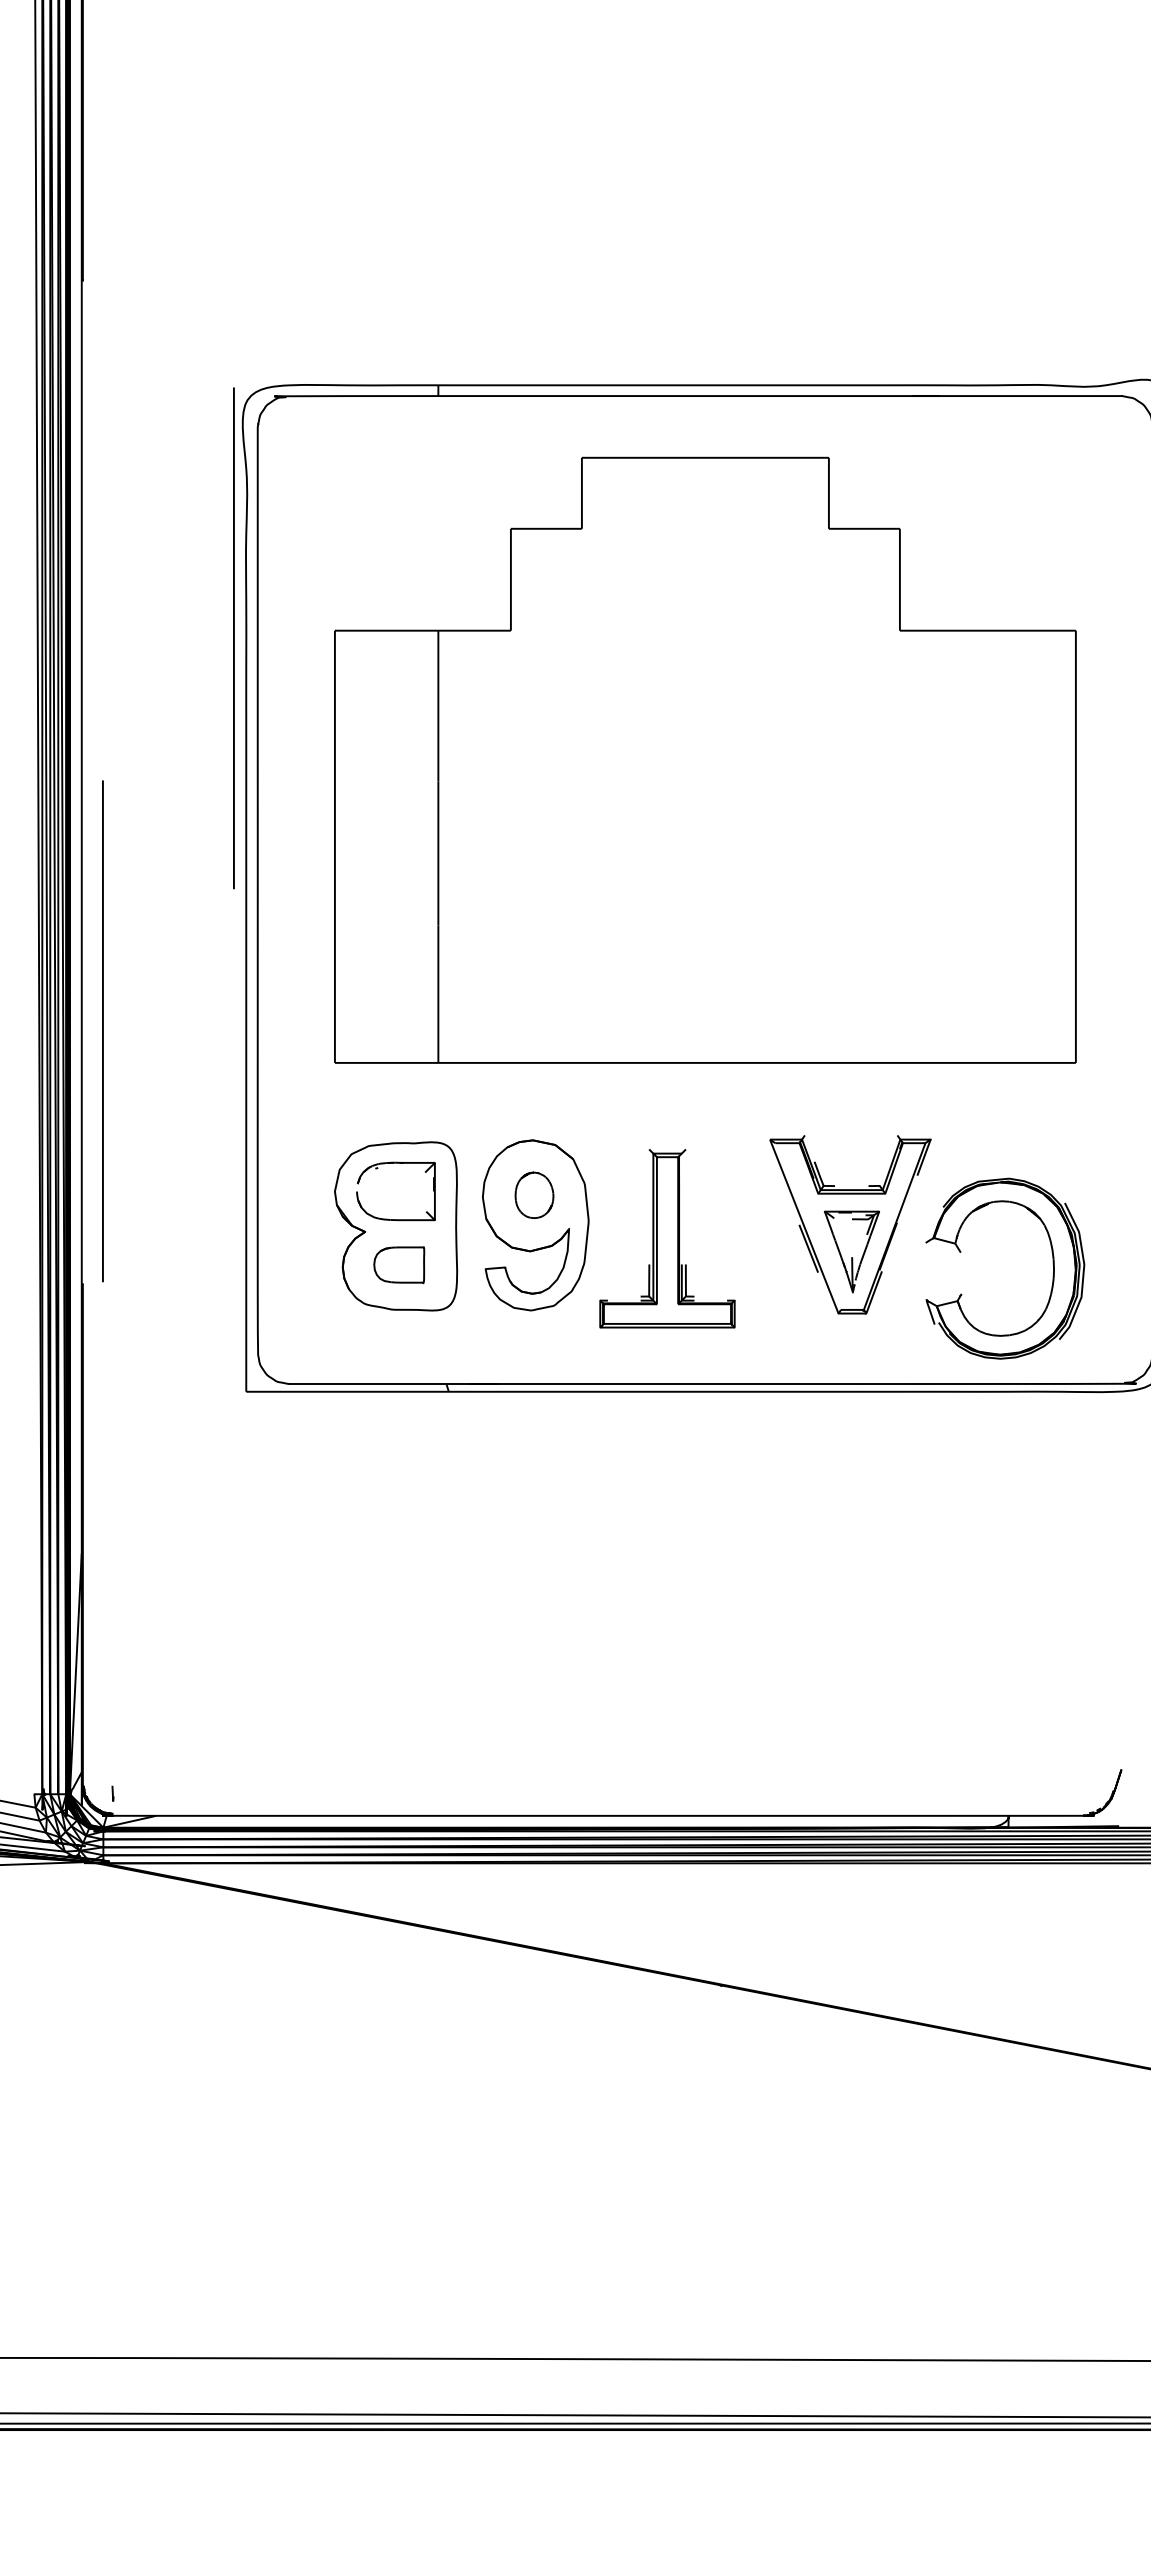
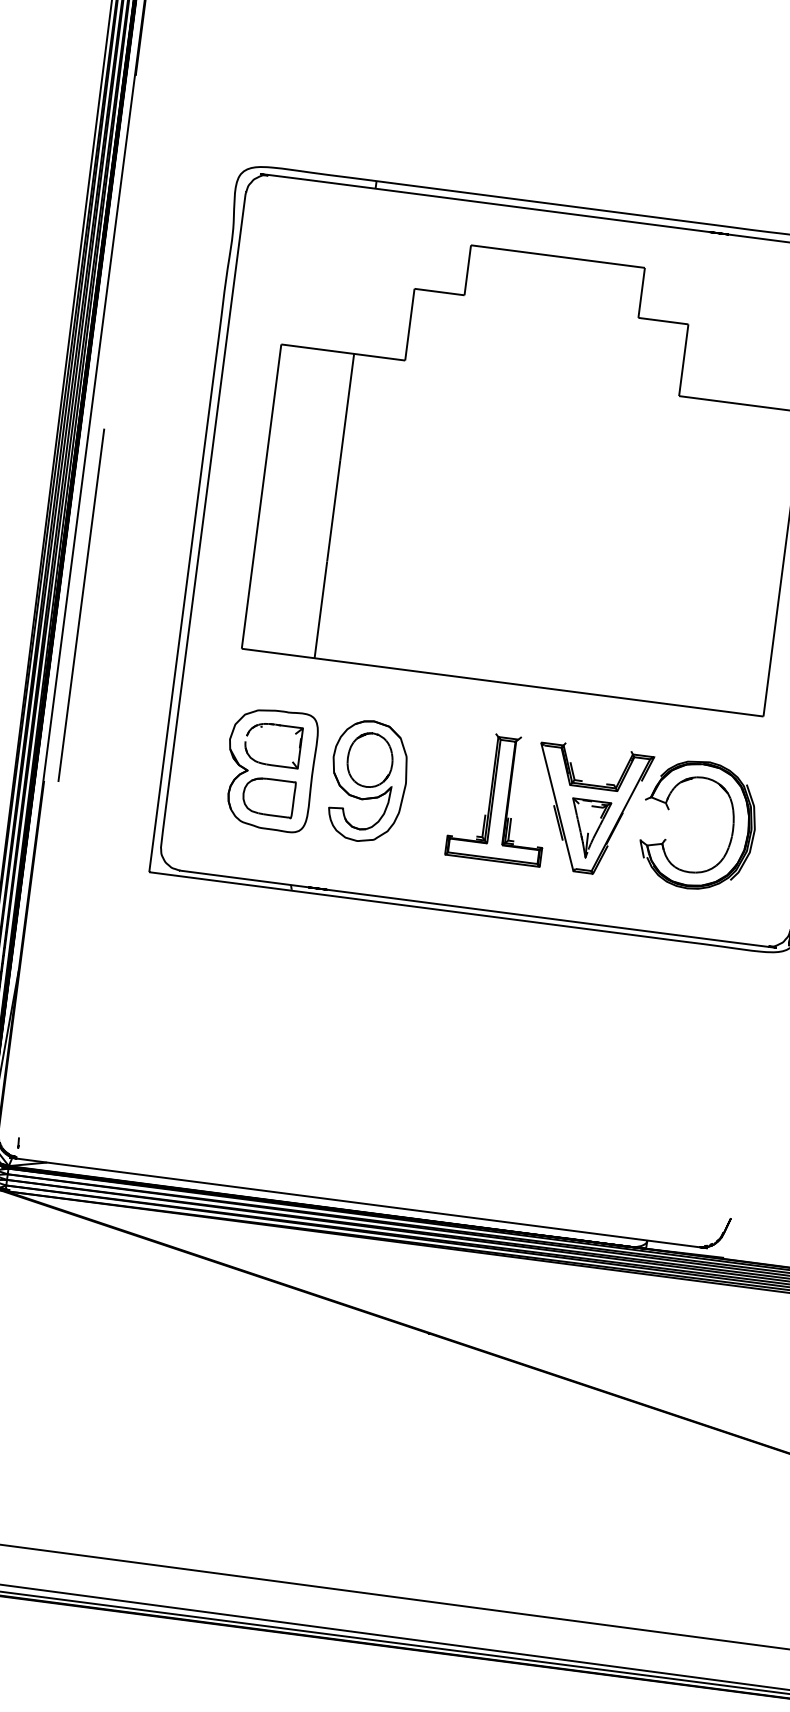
line: (233, 638) -> (209, 340), removed
part: (534, 1195) -> (370, 760), size x1.67
part: (667, 1238) -> (500, 798), moved
part: (961, 1252) -> (669, 809), moved
part: (398, 1264) -> (268, 796), size x1.43

